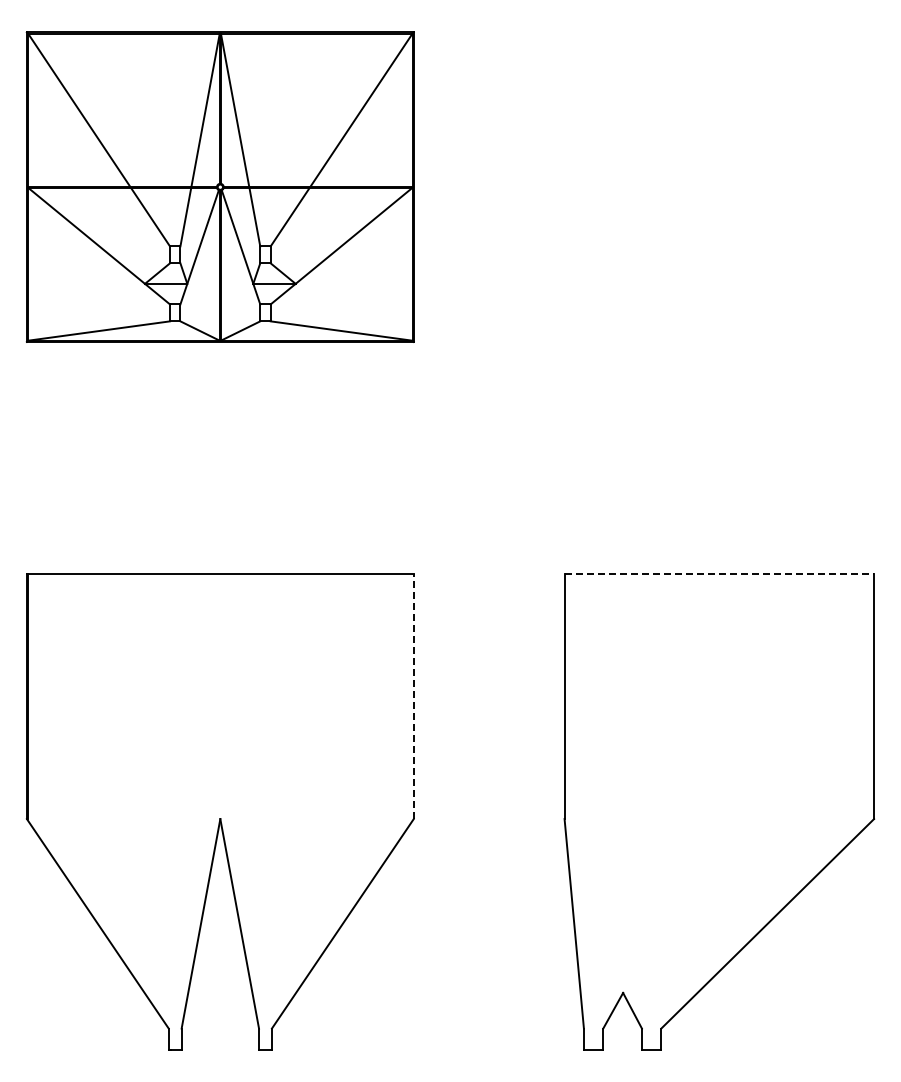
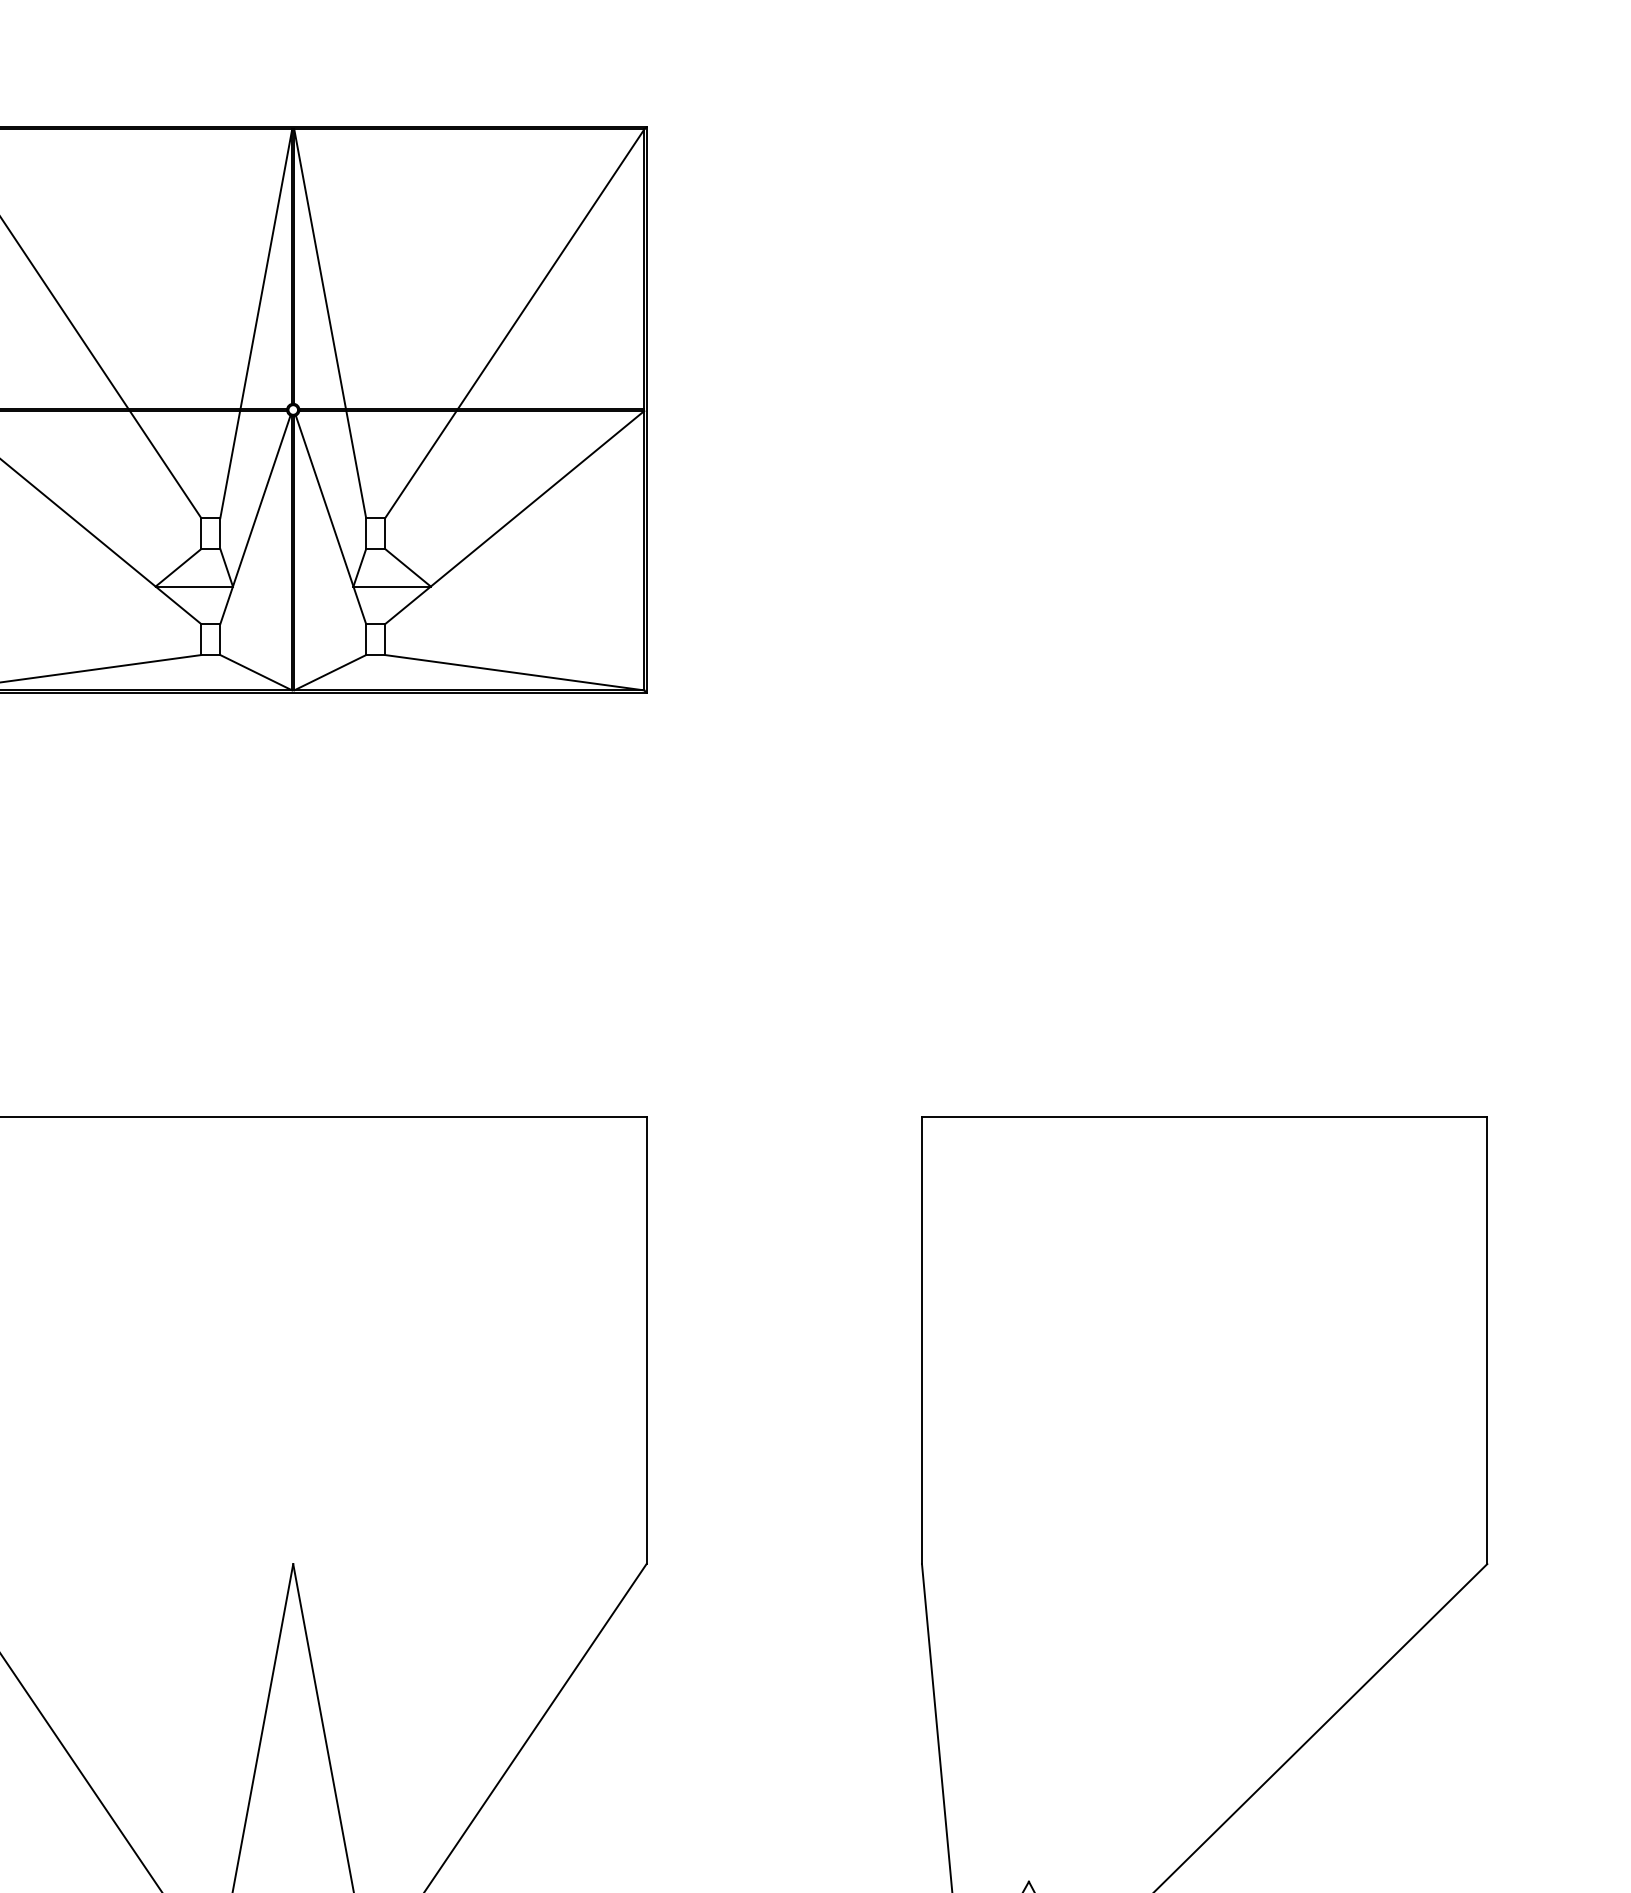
line: (719, 574) -> (1204, 1117), dashed -> solid
line: (413, 696) -> (646, 1340), dashed -> solid

